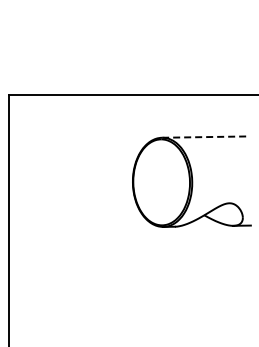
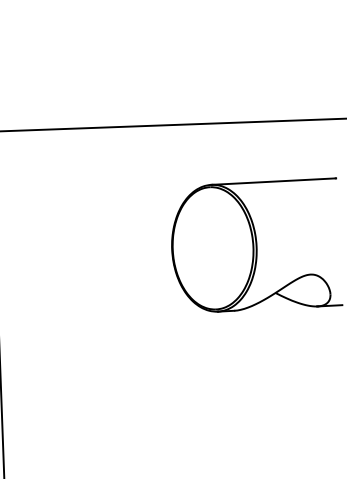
line: (205, 137) -> (273, 182), dashed -> solid

